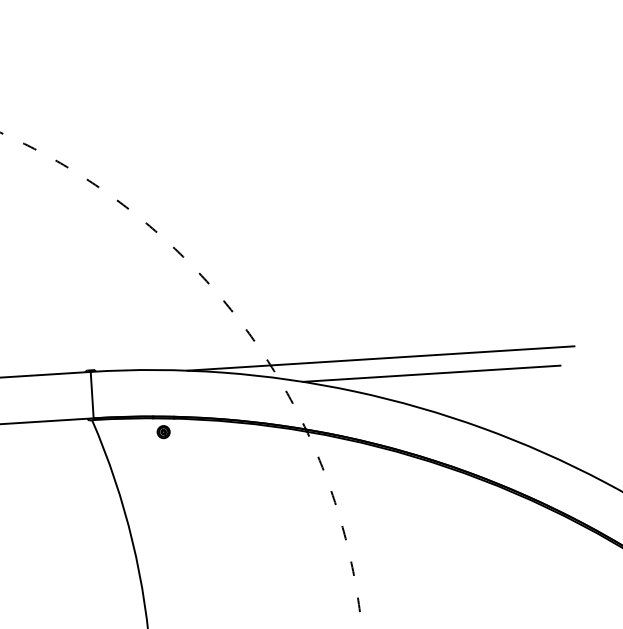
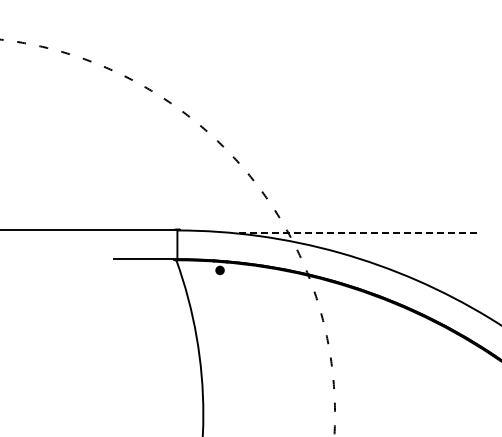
line: (380, 358) -> (356, 233), solid -> dashed
line: (431, 373) -> (387, 244), removed

